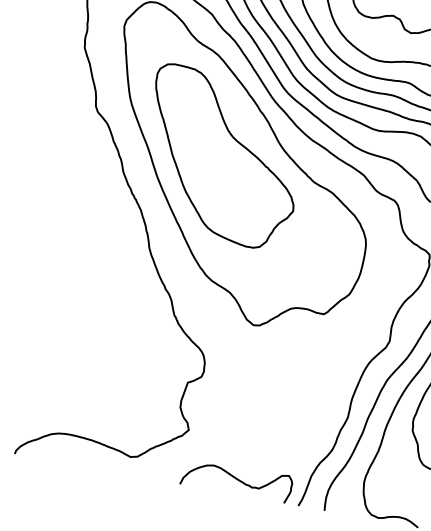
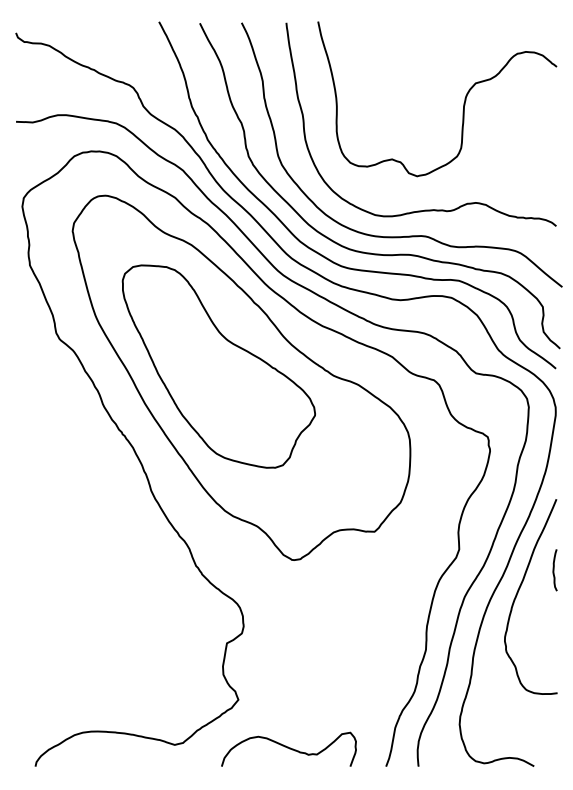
curve: (236, 479) -> (288, 748), moved

